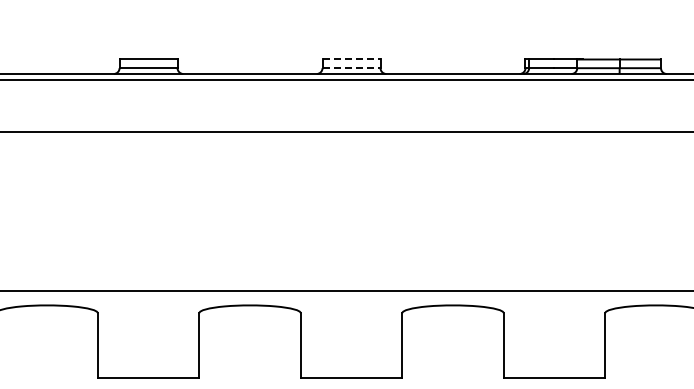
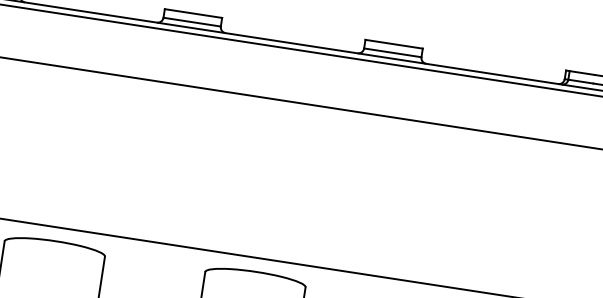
line: (351, 59) -> (394, 44), dashed -> solid
line: (351, 68) -> (392, 53), dashed -> solid

